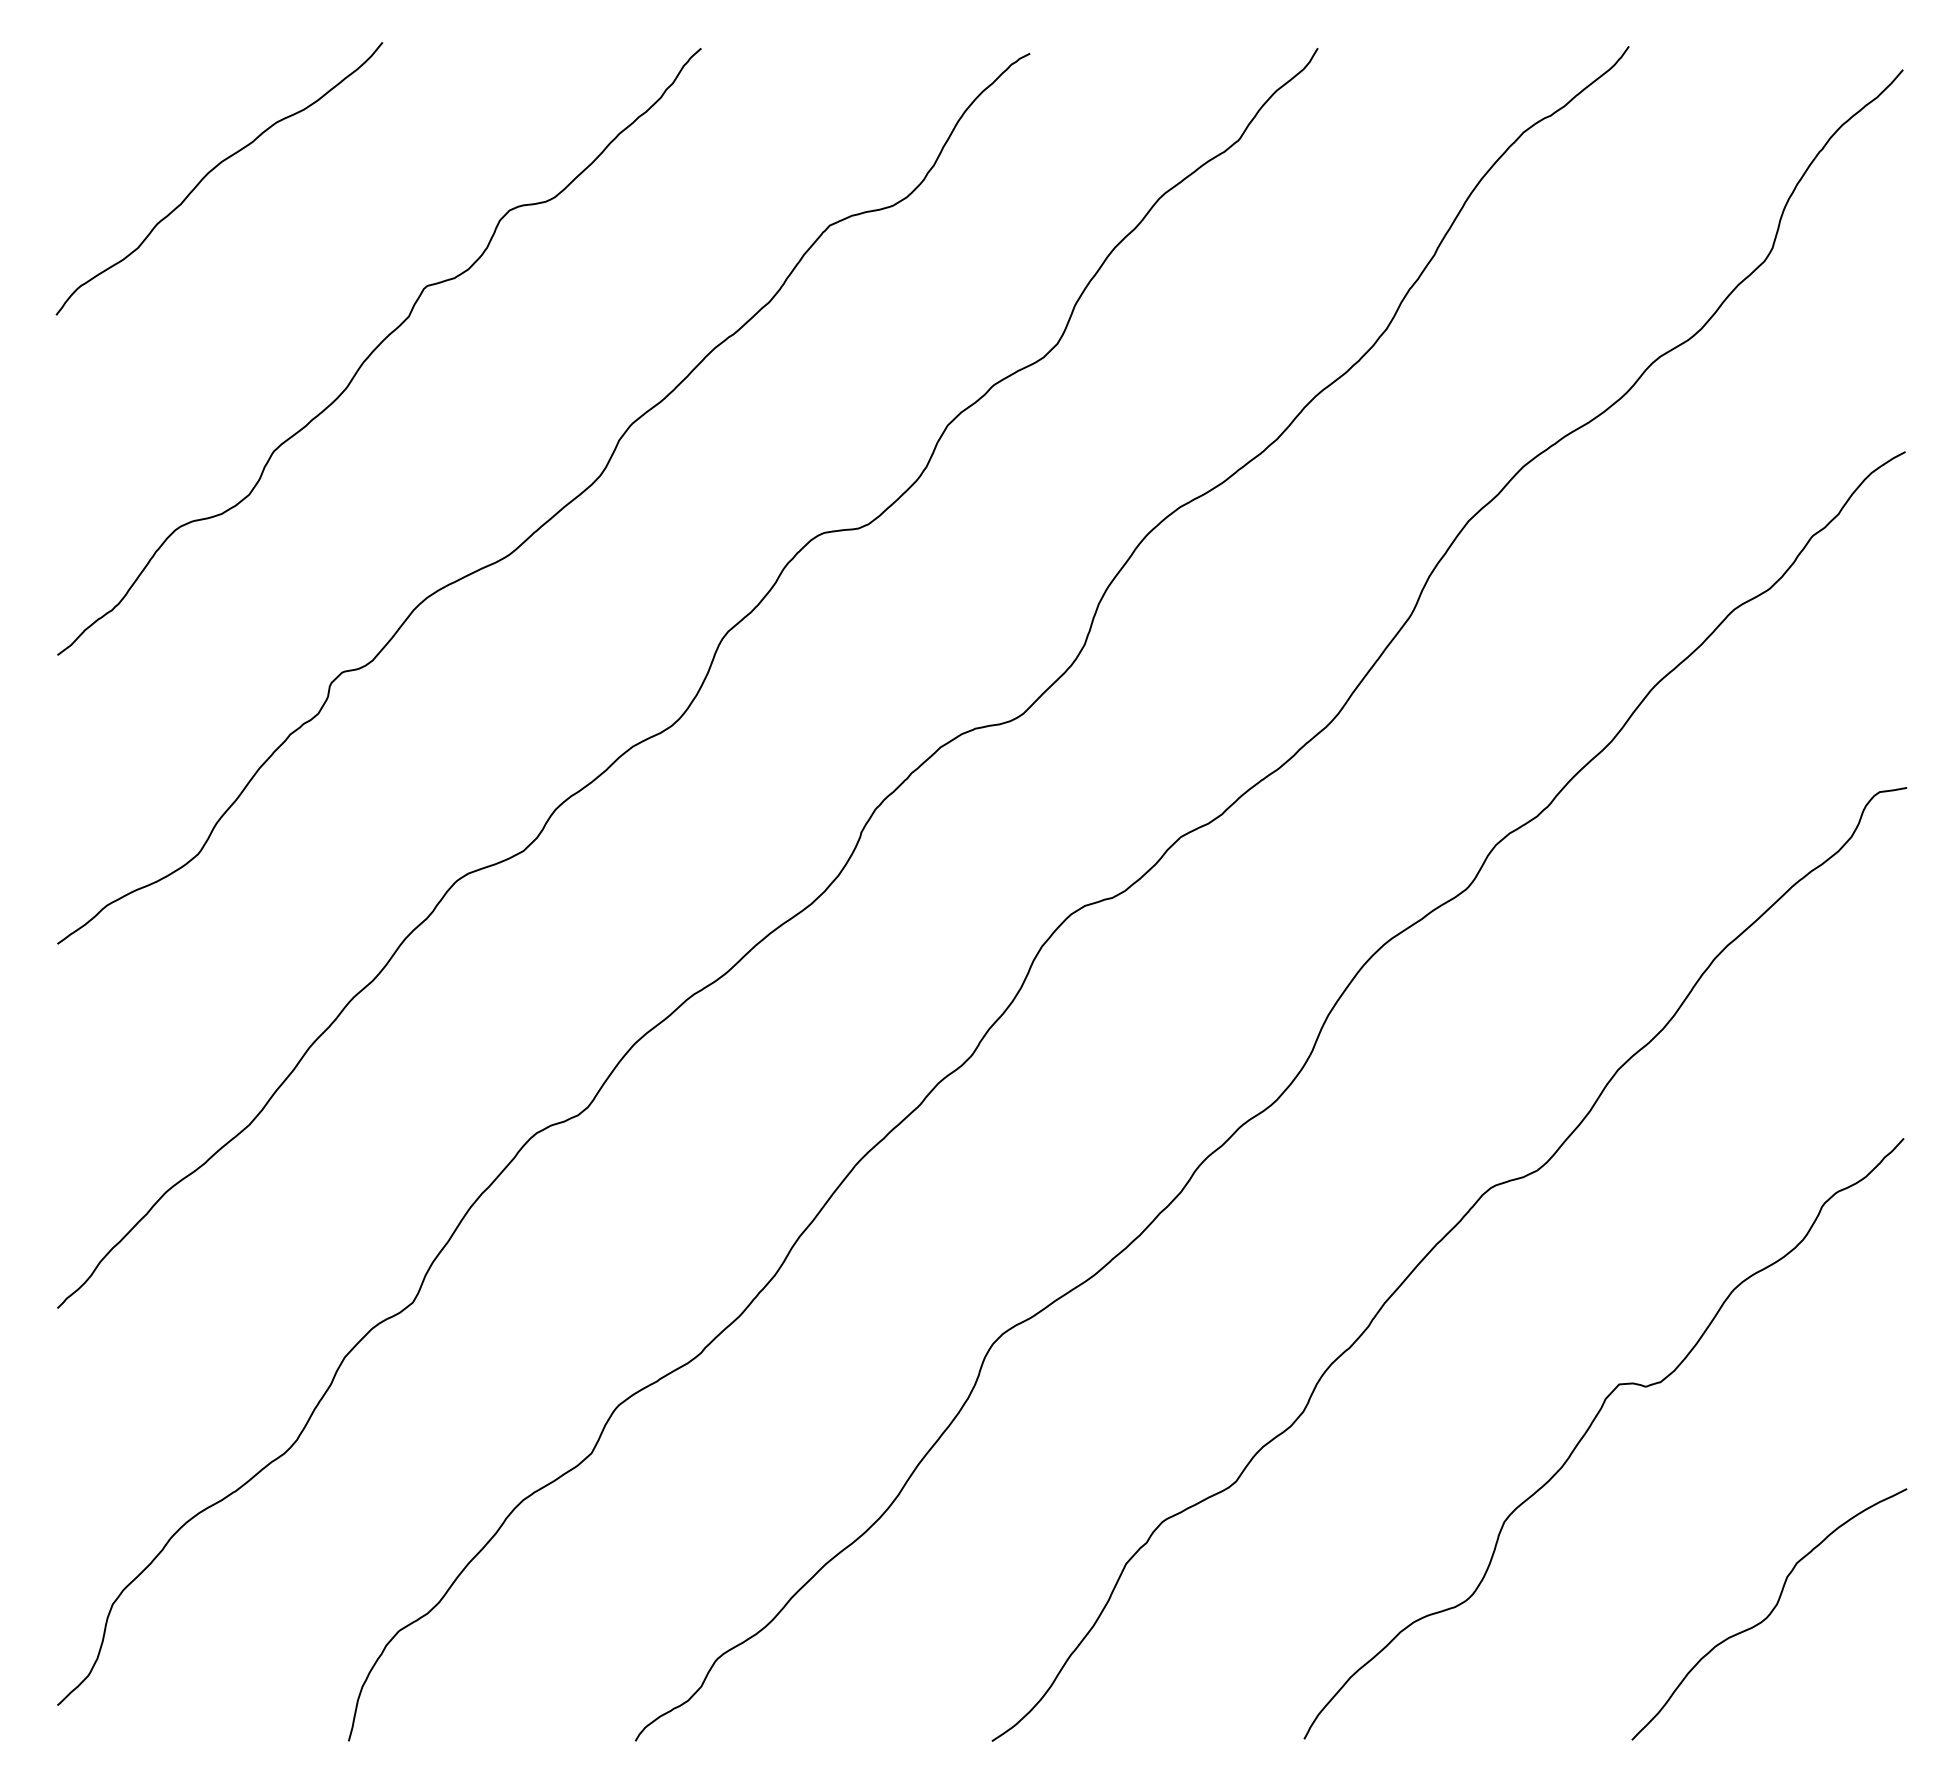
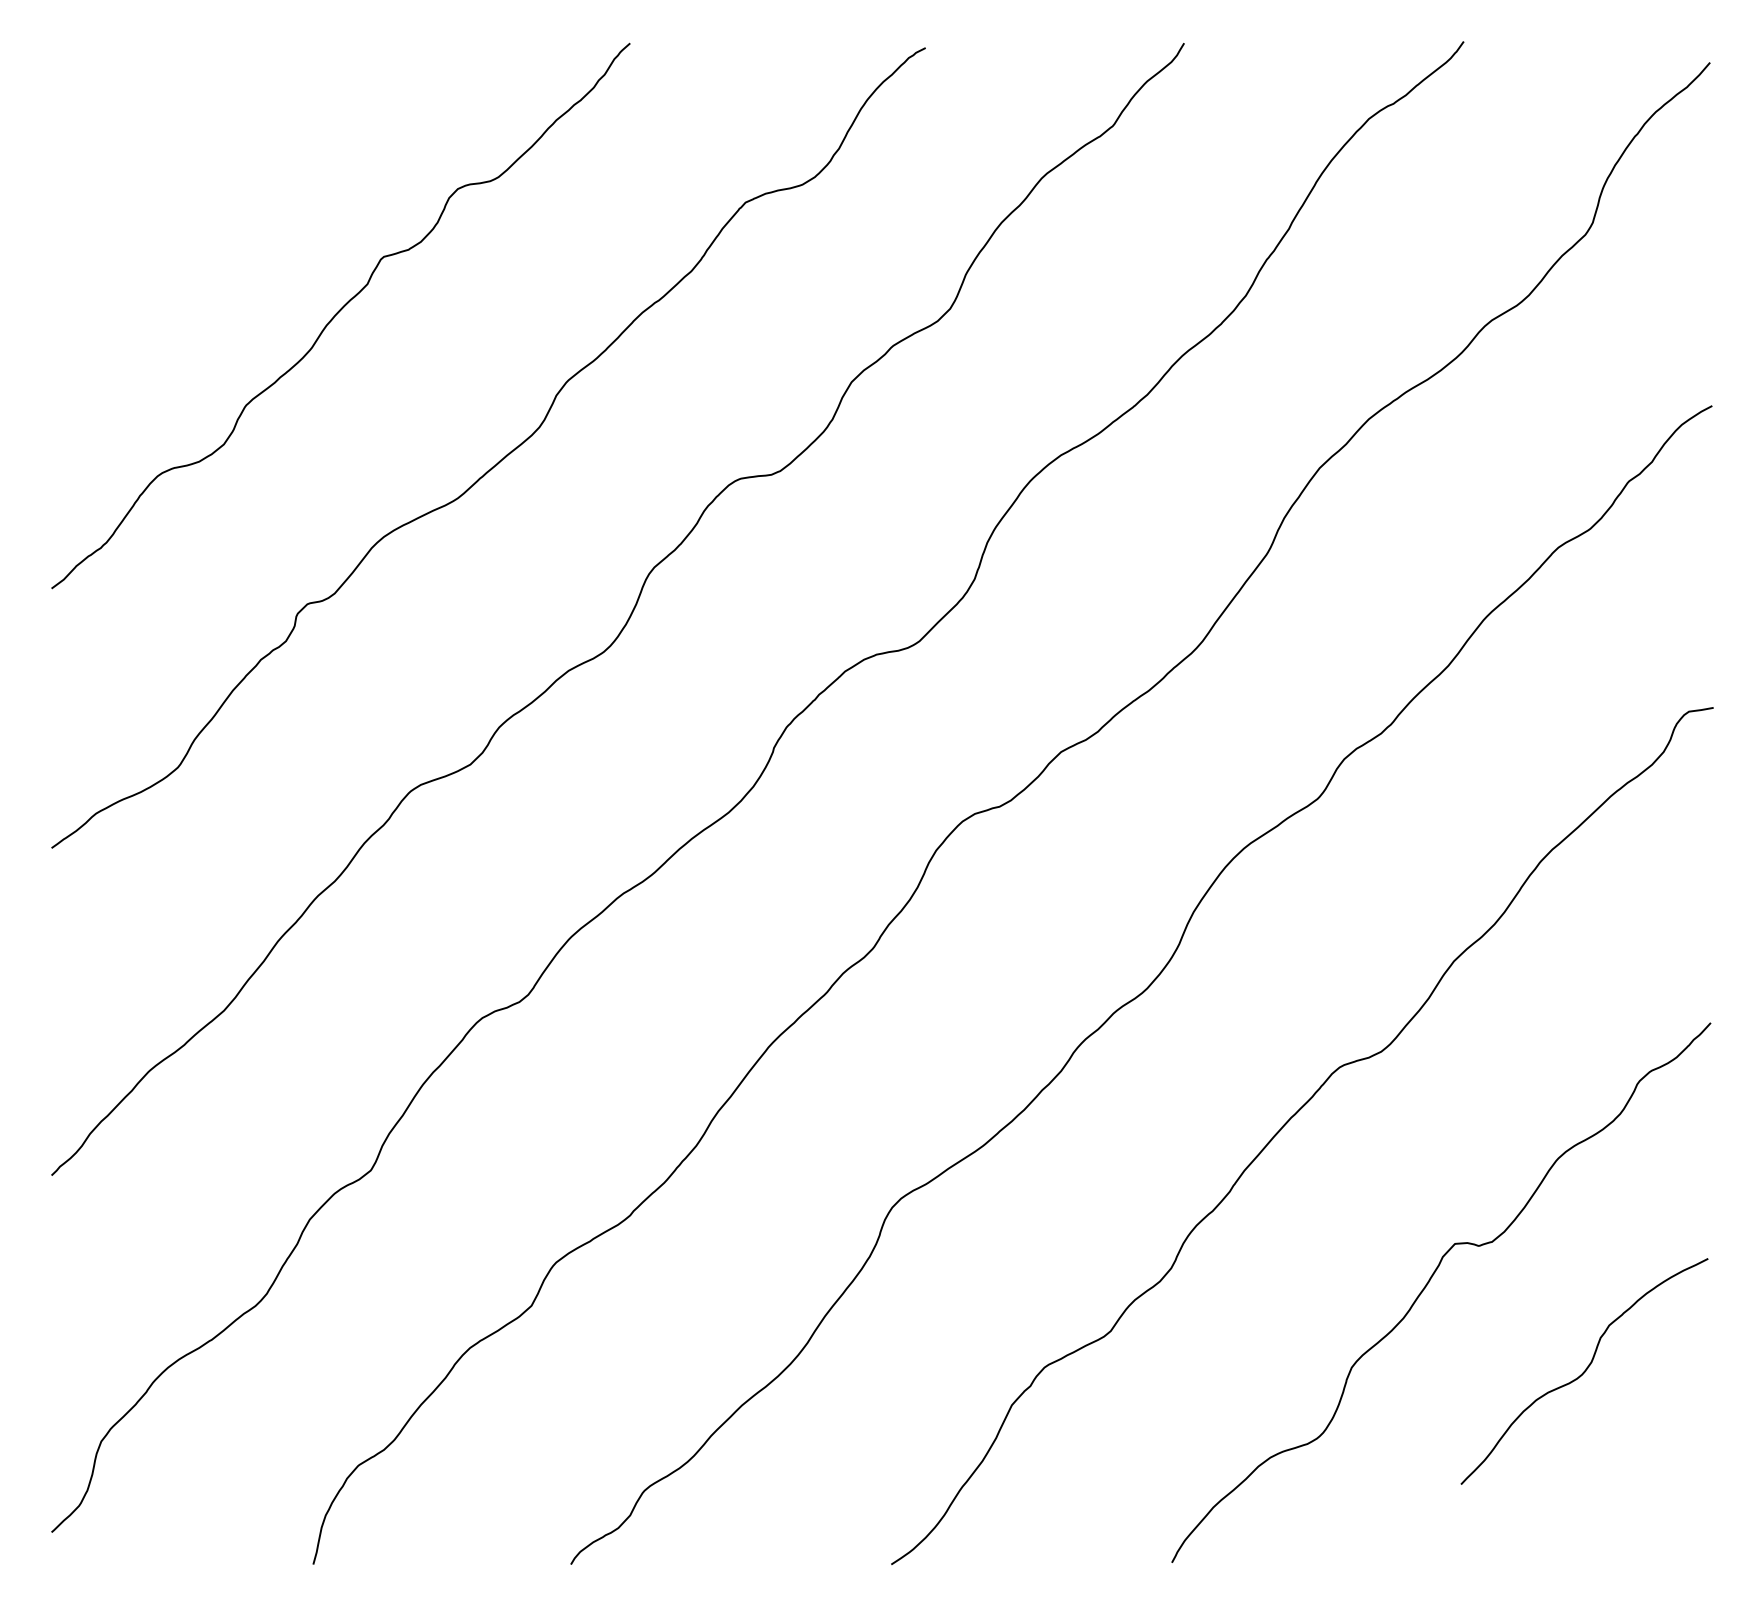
curve: (213, 170) -> (191, 153), removed
curve: (1769, 1614) -> (1584, 1371), moved

